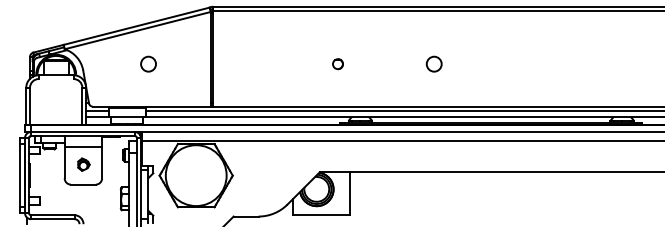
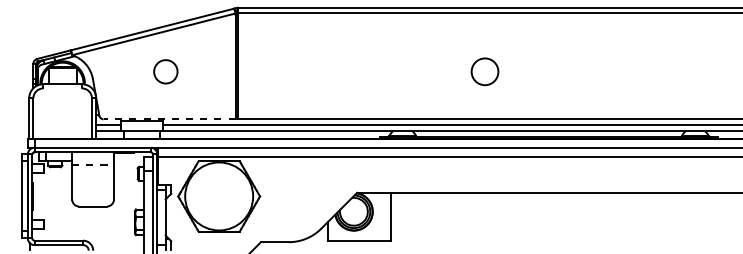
circle: (148, 63) -> (165, 71), size x1.4
circle: (337, 63) -> (377, 71), removed
circle: (434, 63) -> (485, 71), size x1.6
line: (151, 106) -> (169, 119), solid -> dashed
line: (83, 147) -> (93, 164), solid -> dashed
part: (83, 164) -> (93, 184), removed

